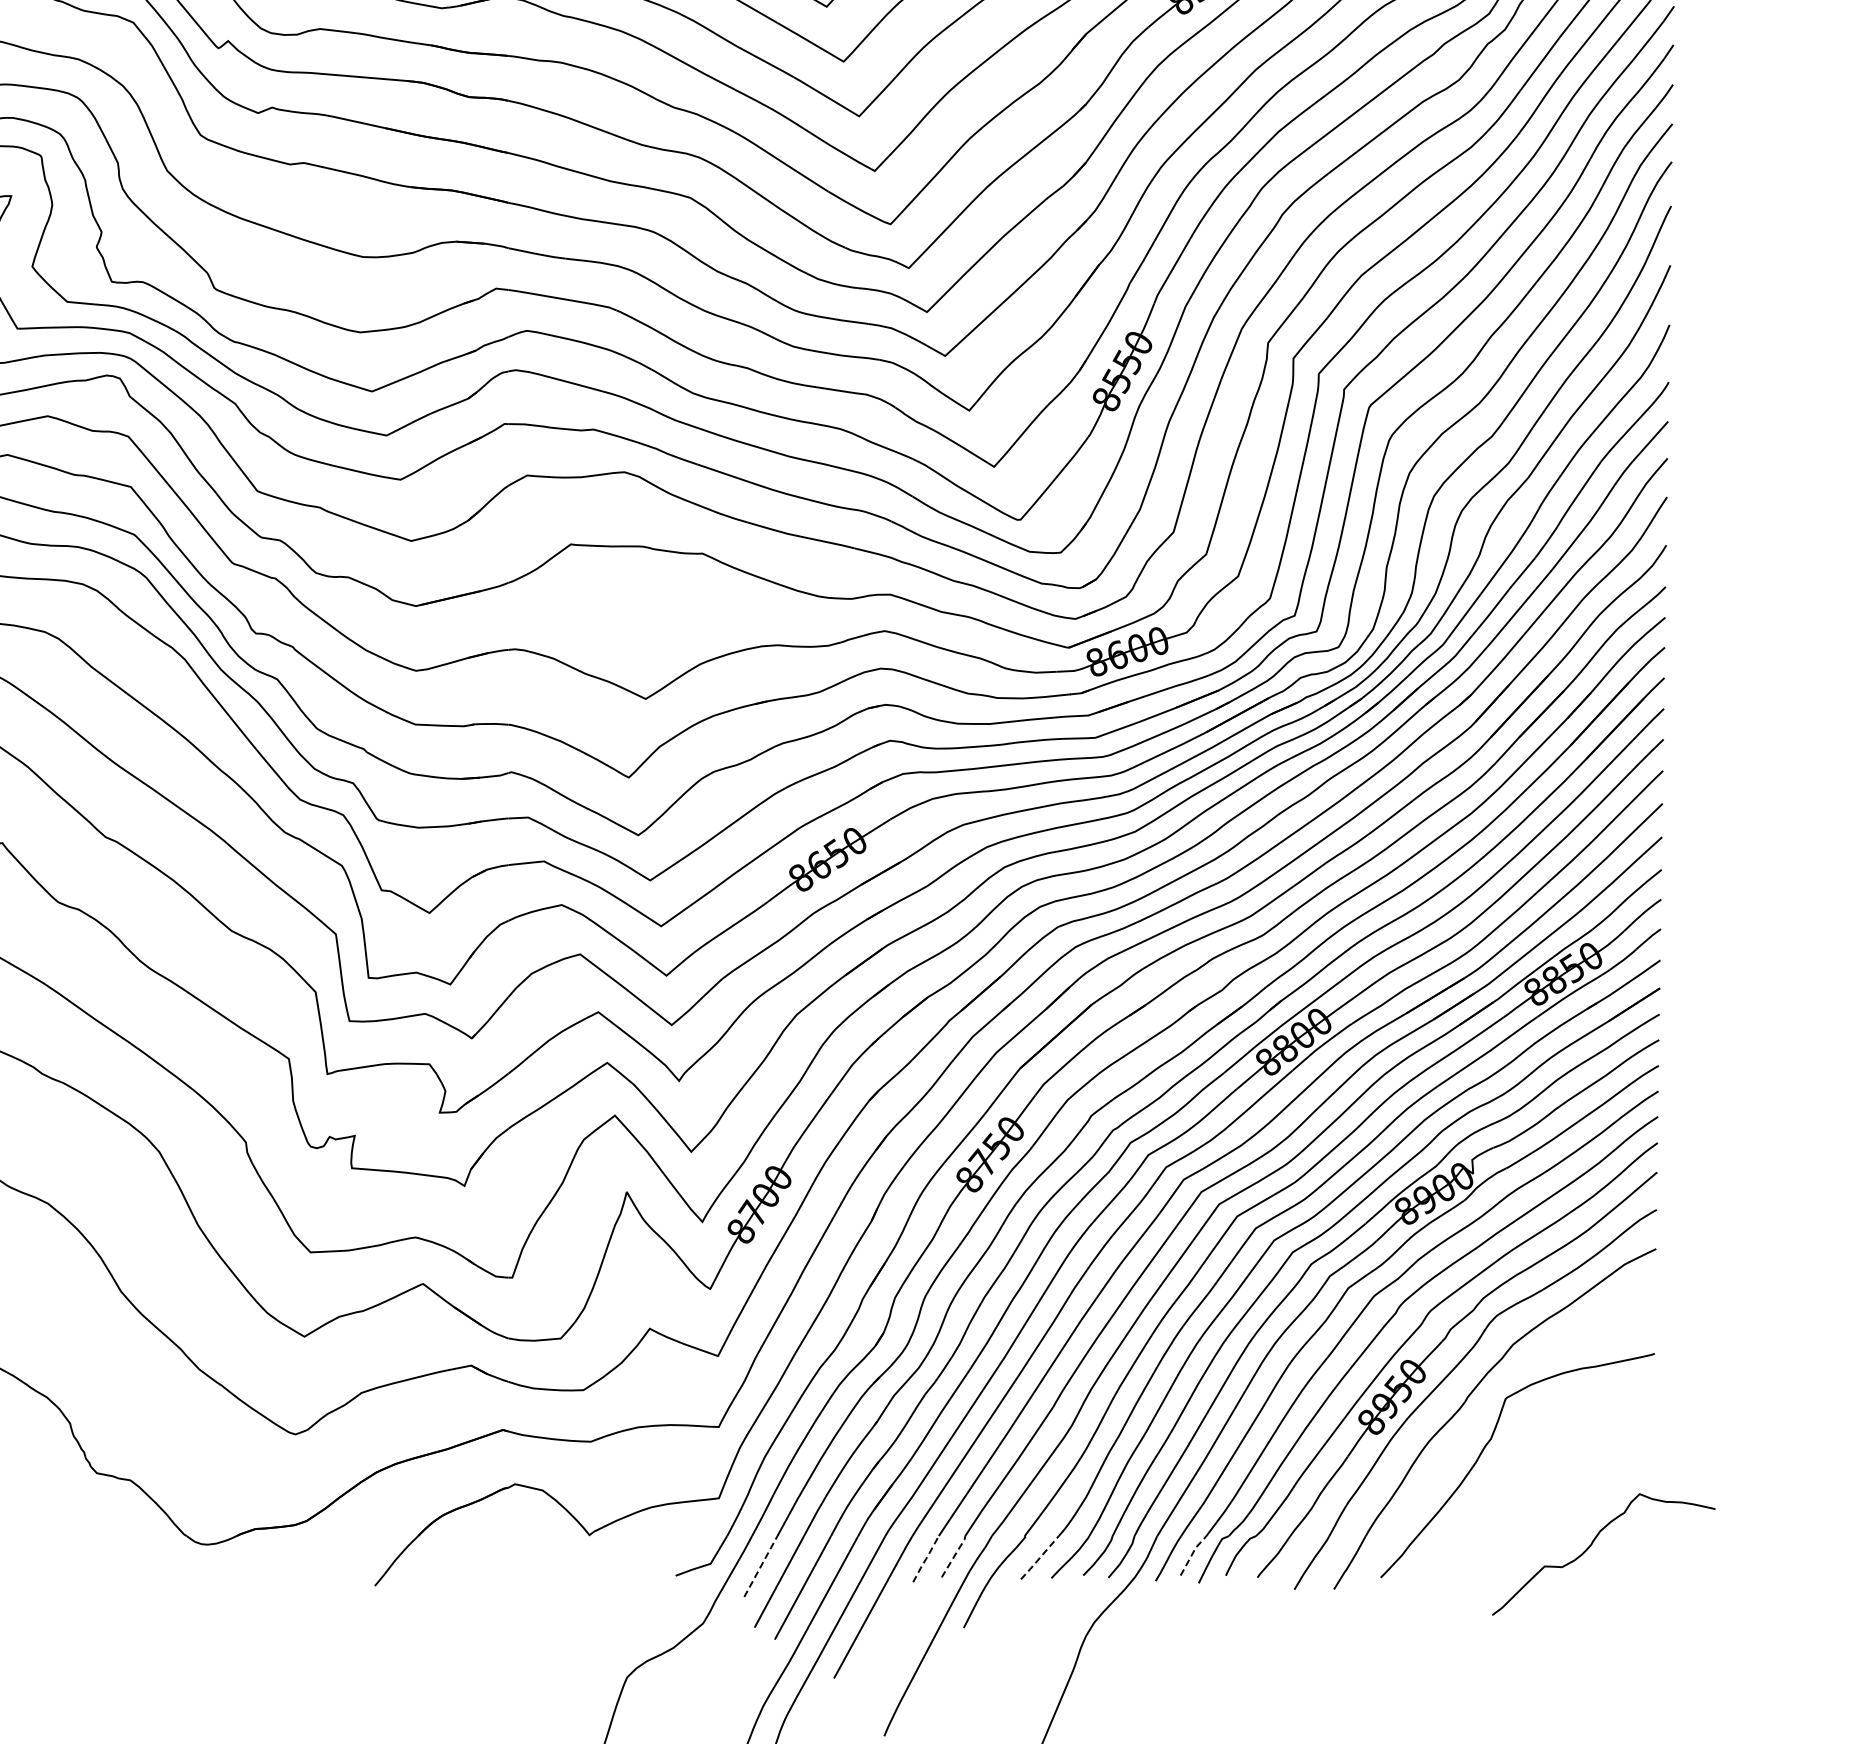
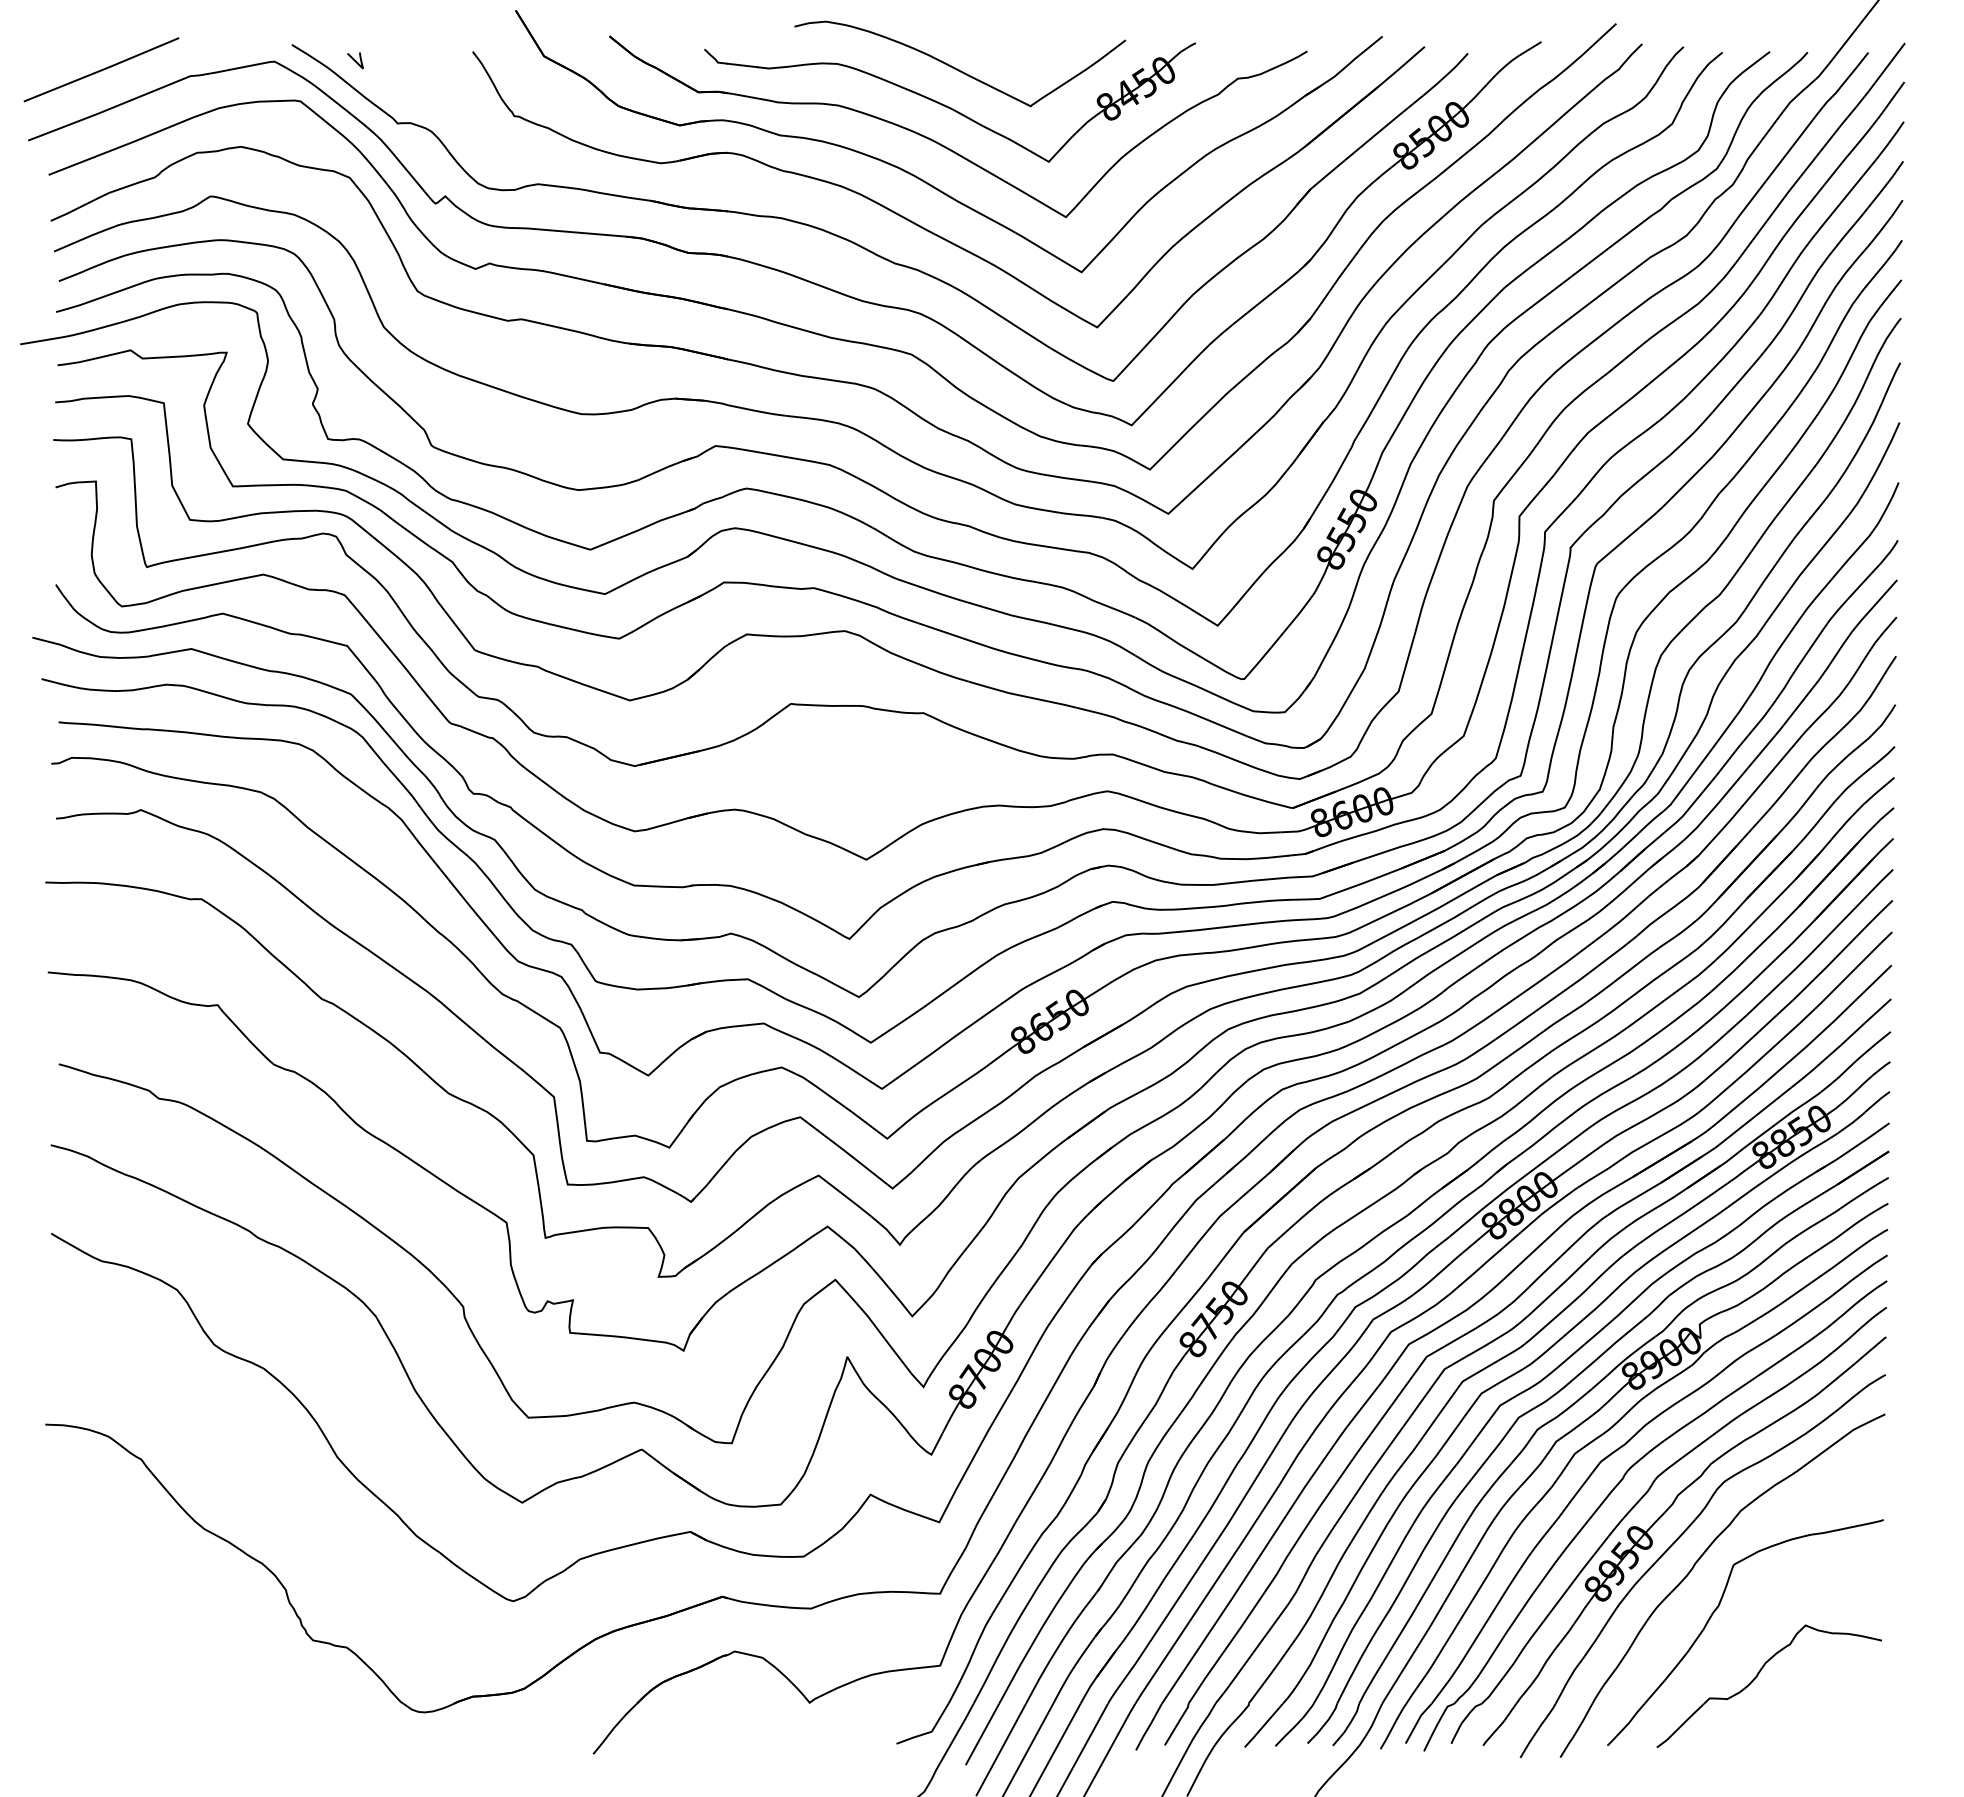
part: (1592, 1545) -> (1757, 1677), moved
line: (1192, 1554) -> (1417, 1722), dashed -> solid
line: (955, 1555) -> (1178, 1723), dashed -> solid
line: (926, 1558) -> (1149, 1726), dashed -> solid
line: (1039, 1558) -> (1263, 1726), dashed -> solid
line: (760, 1566) -> (982, 1734), dashed -> solid

